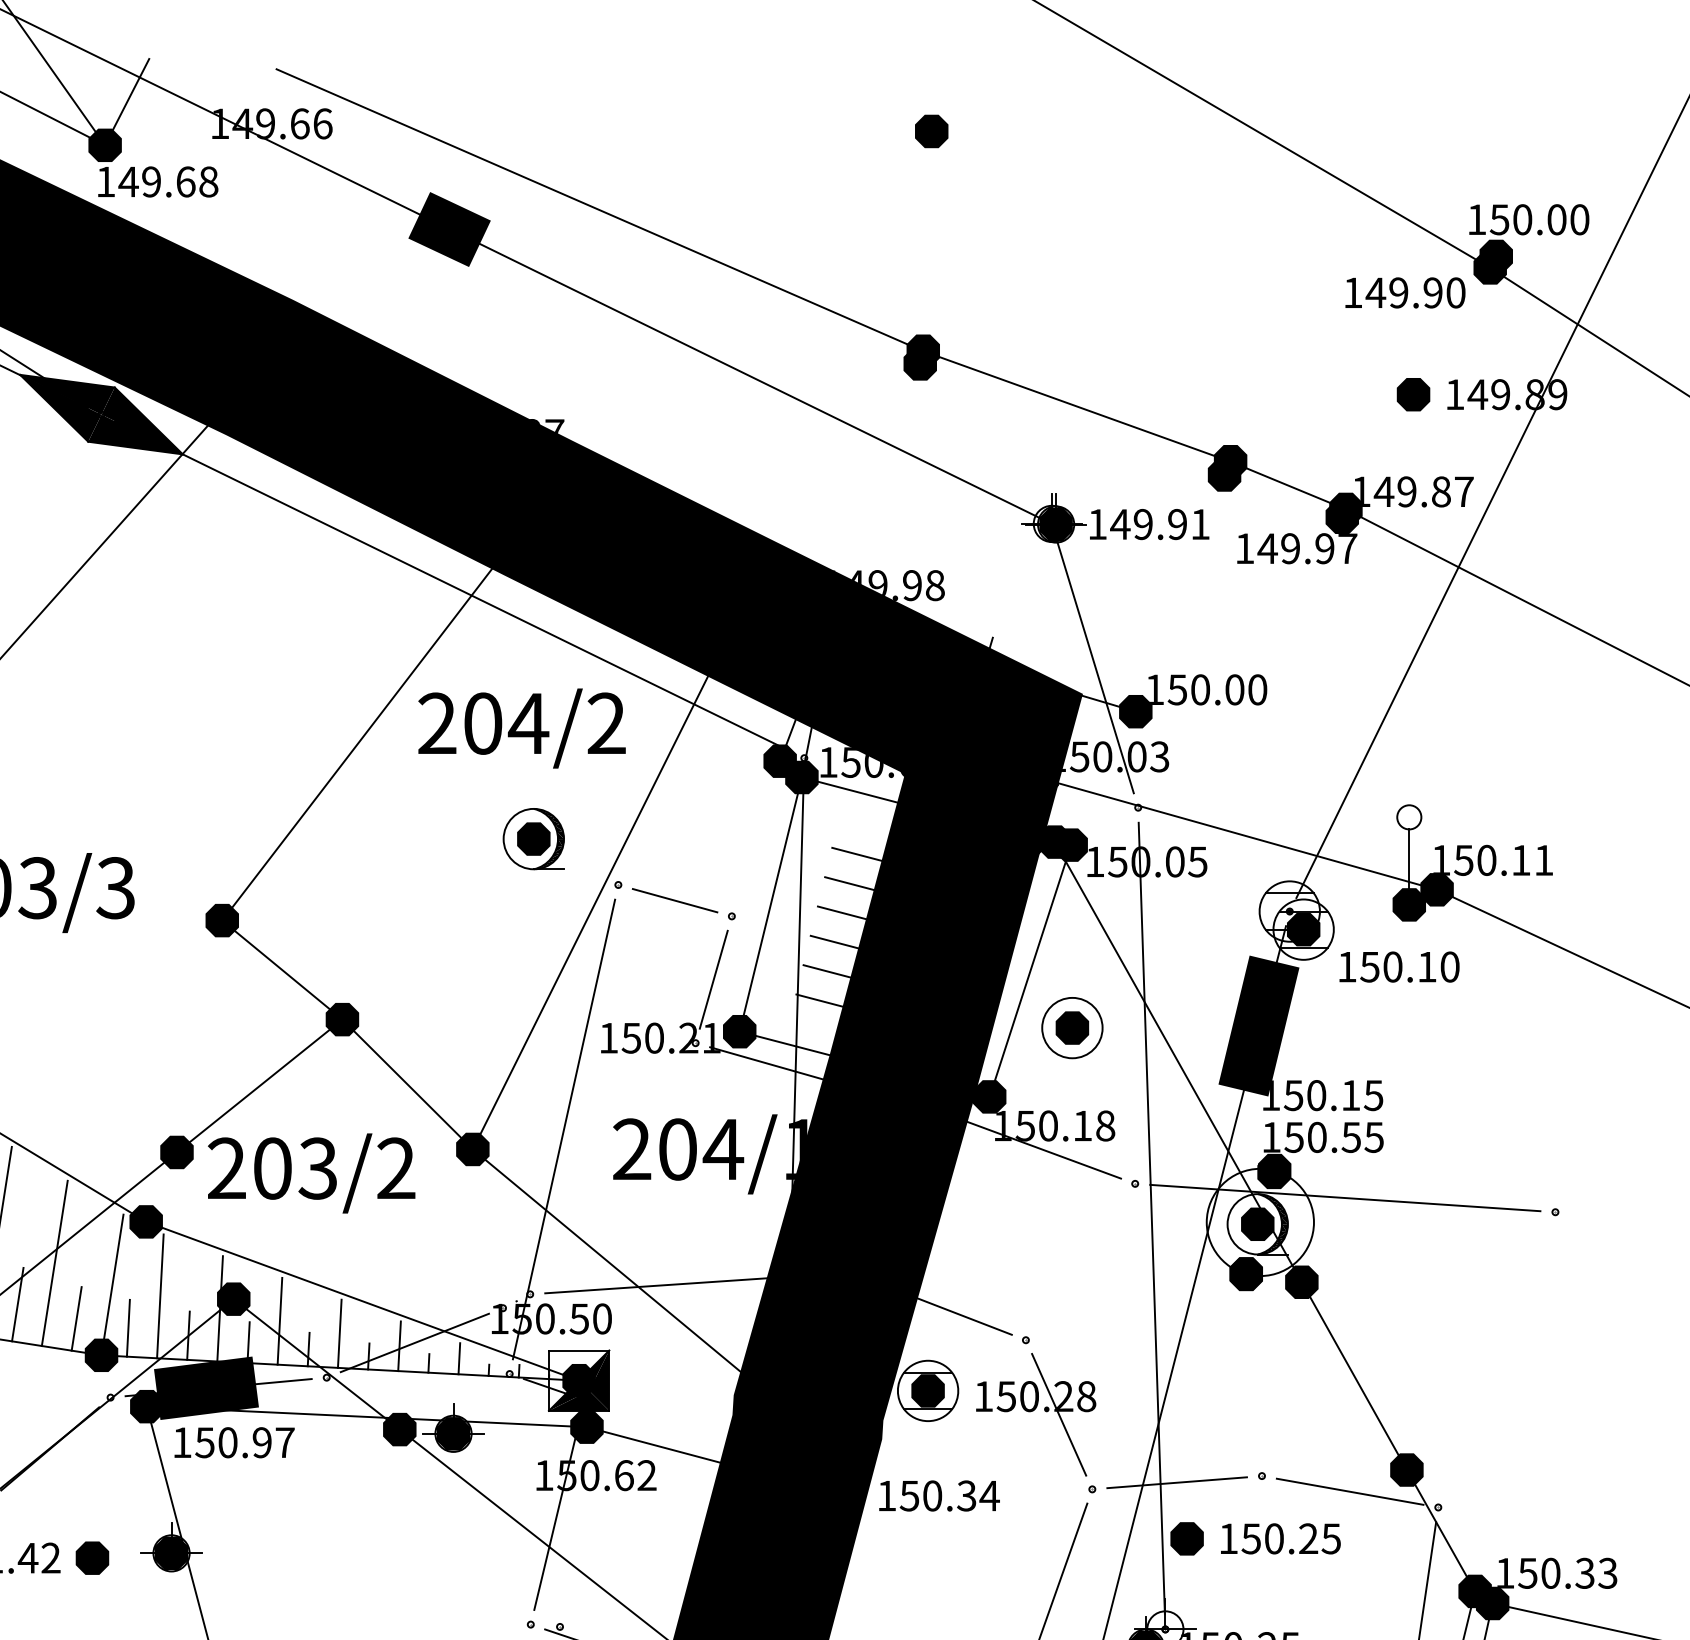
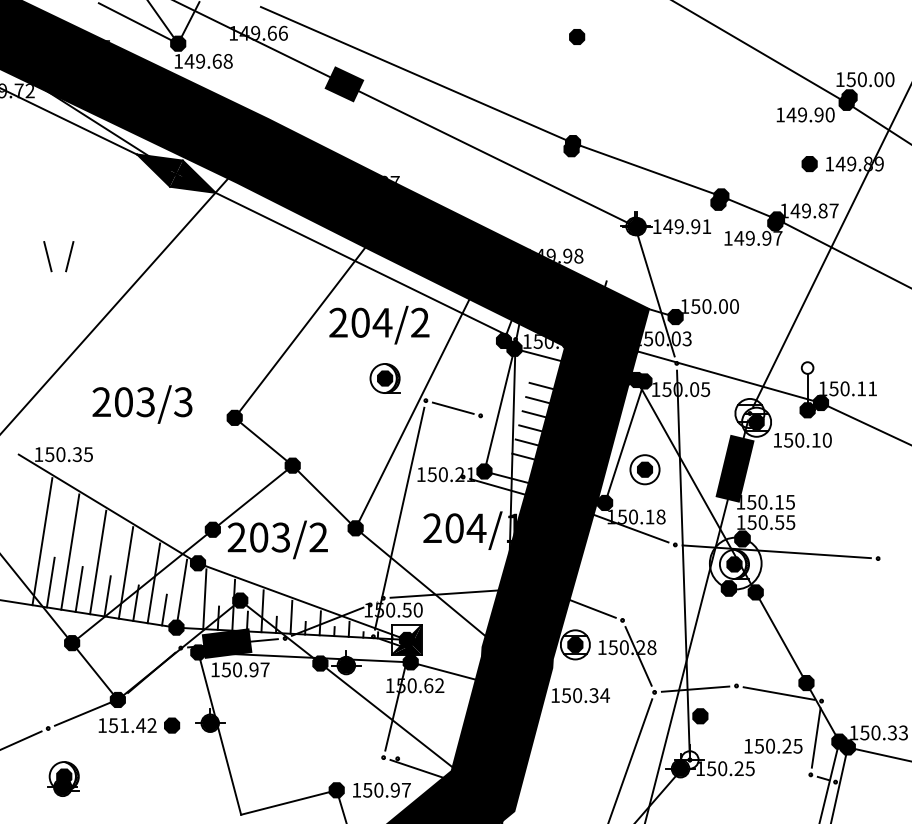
line: (712, 979) -> (471, 446), removed
line: (128, 1327) -> (189, 614), removed
text: (1280, 1537) -> (773, 745), moved

